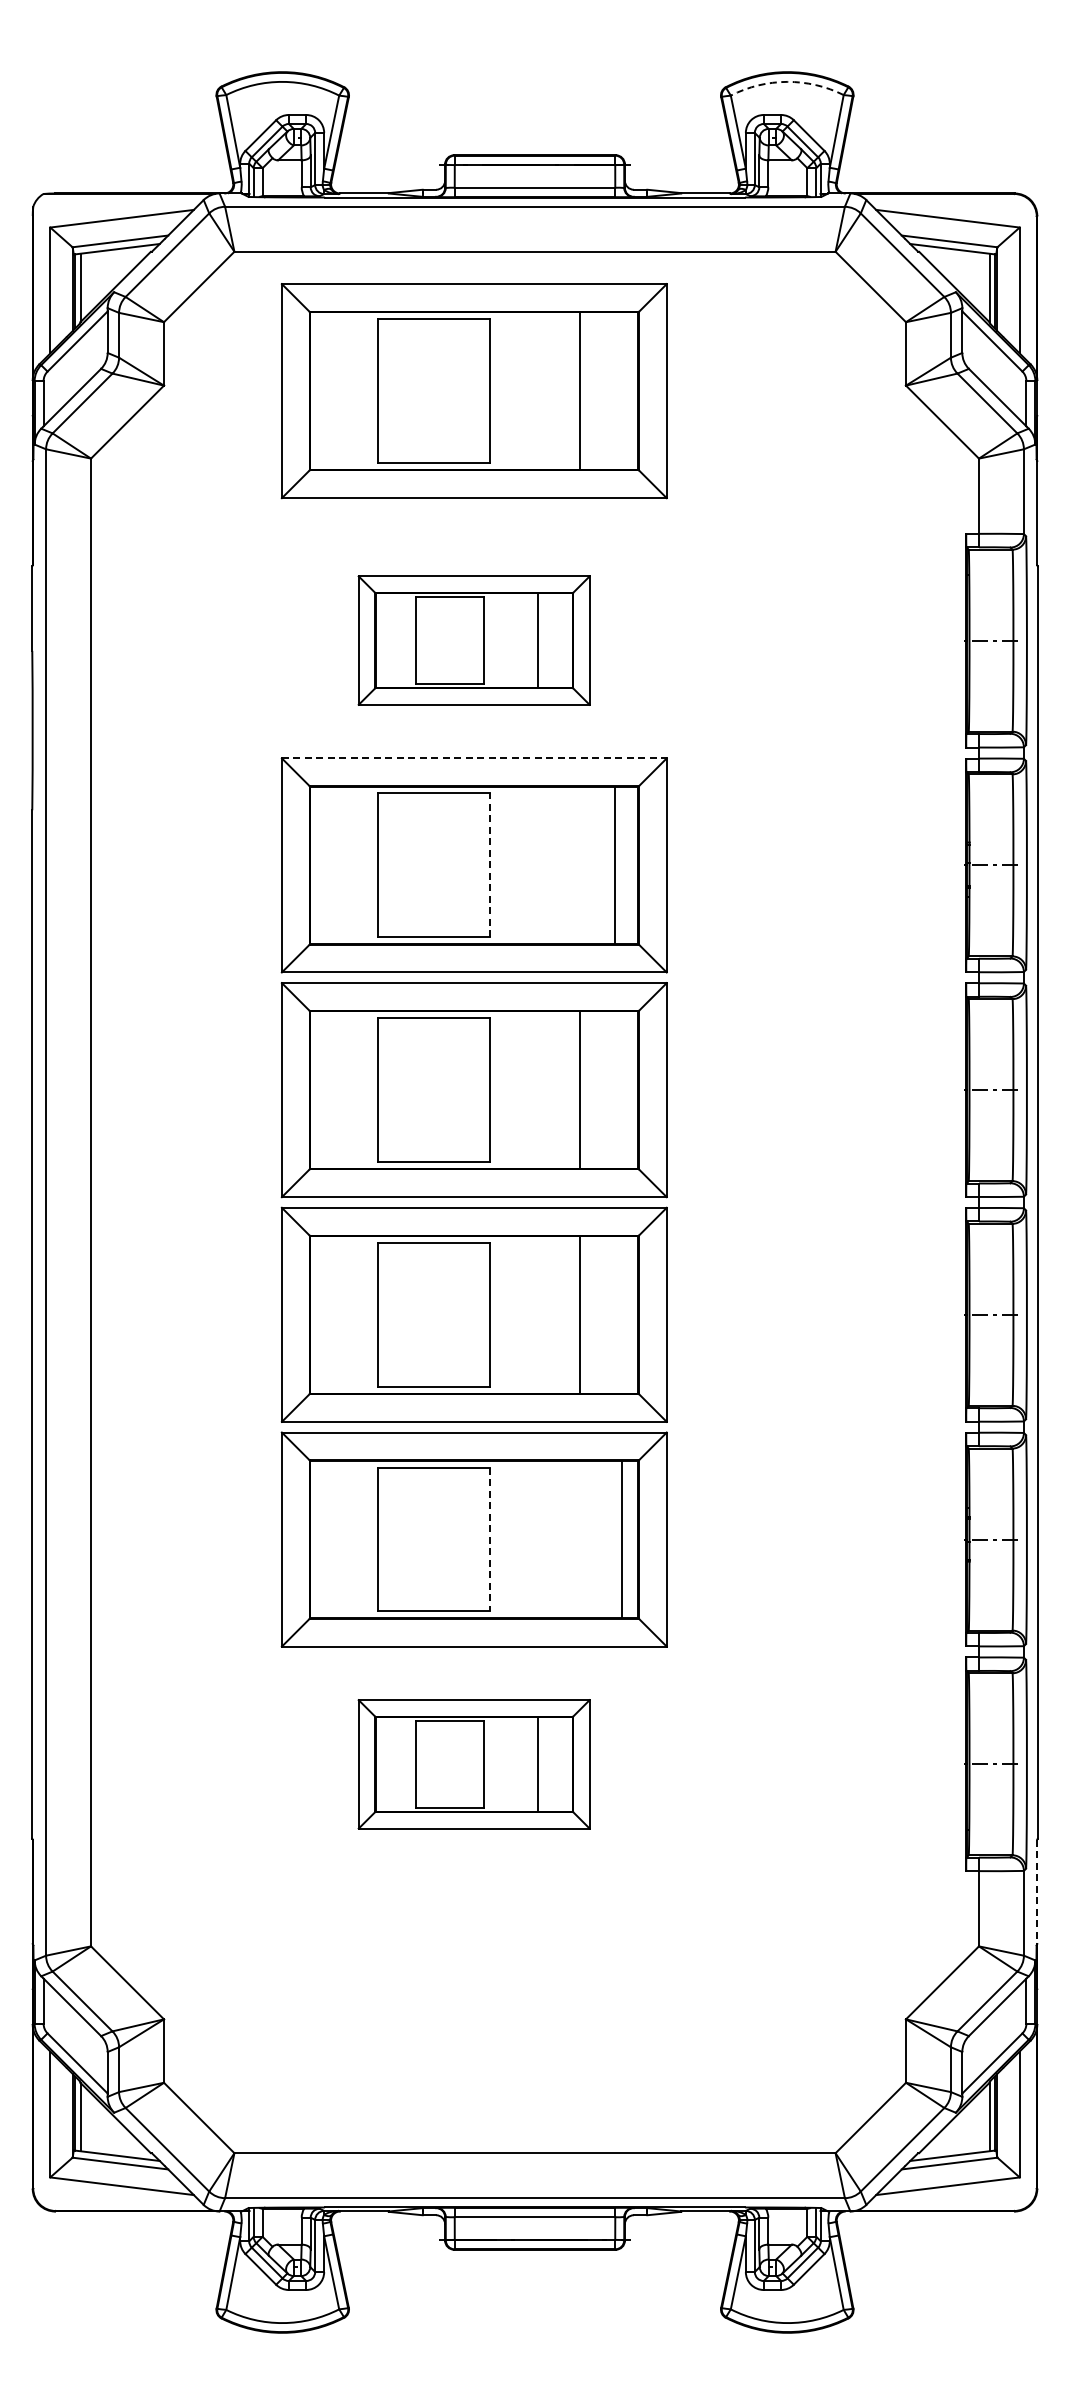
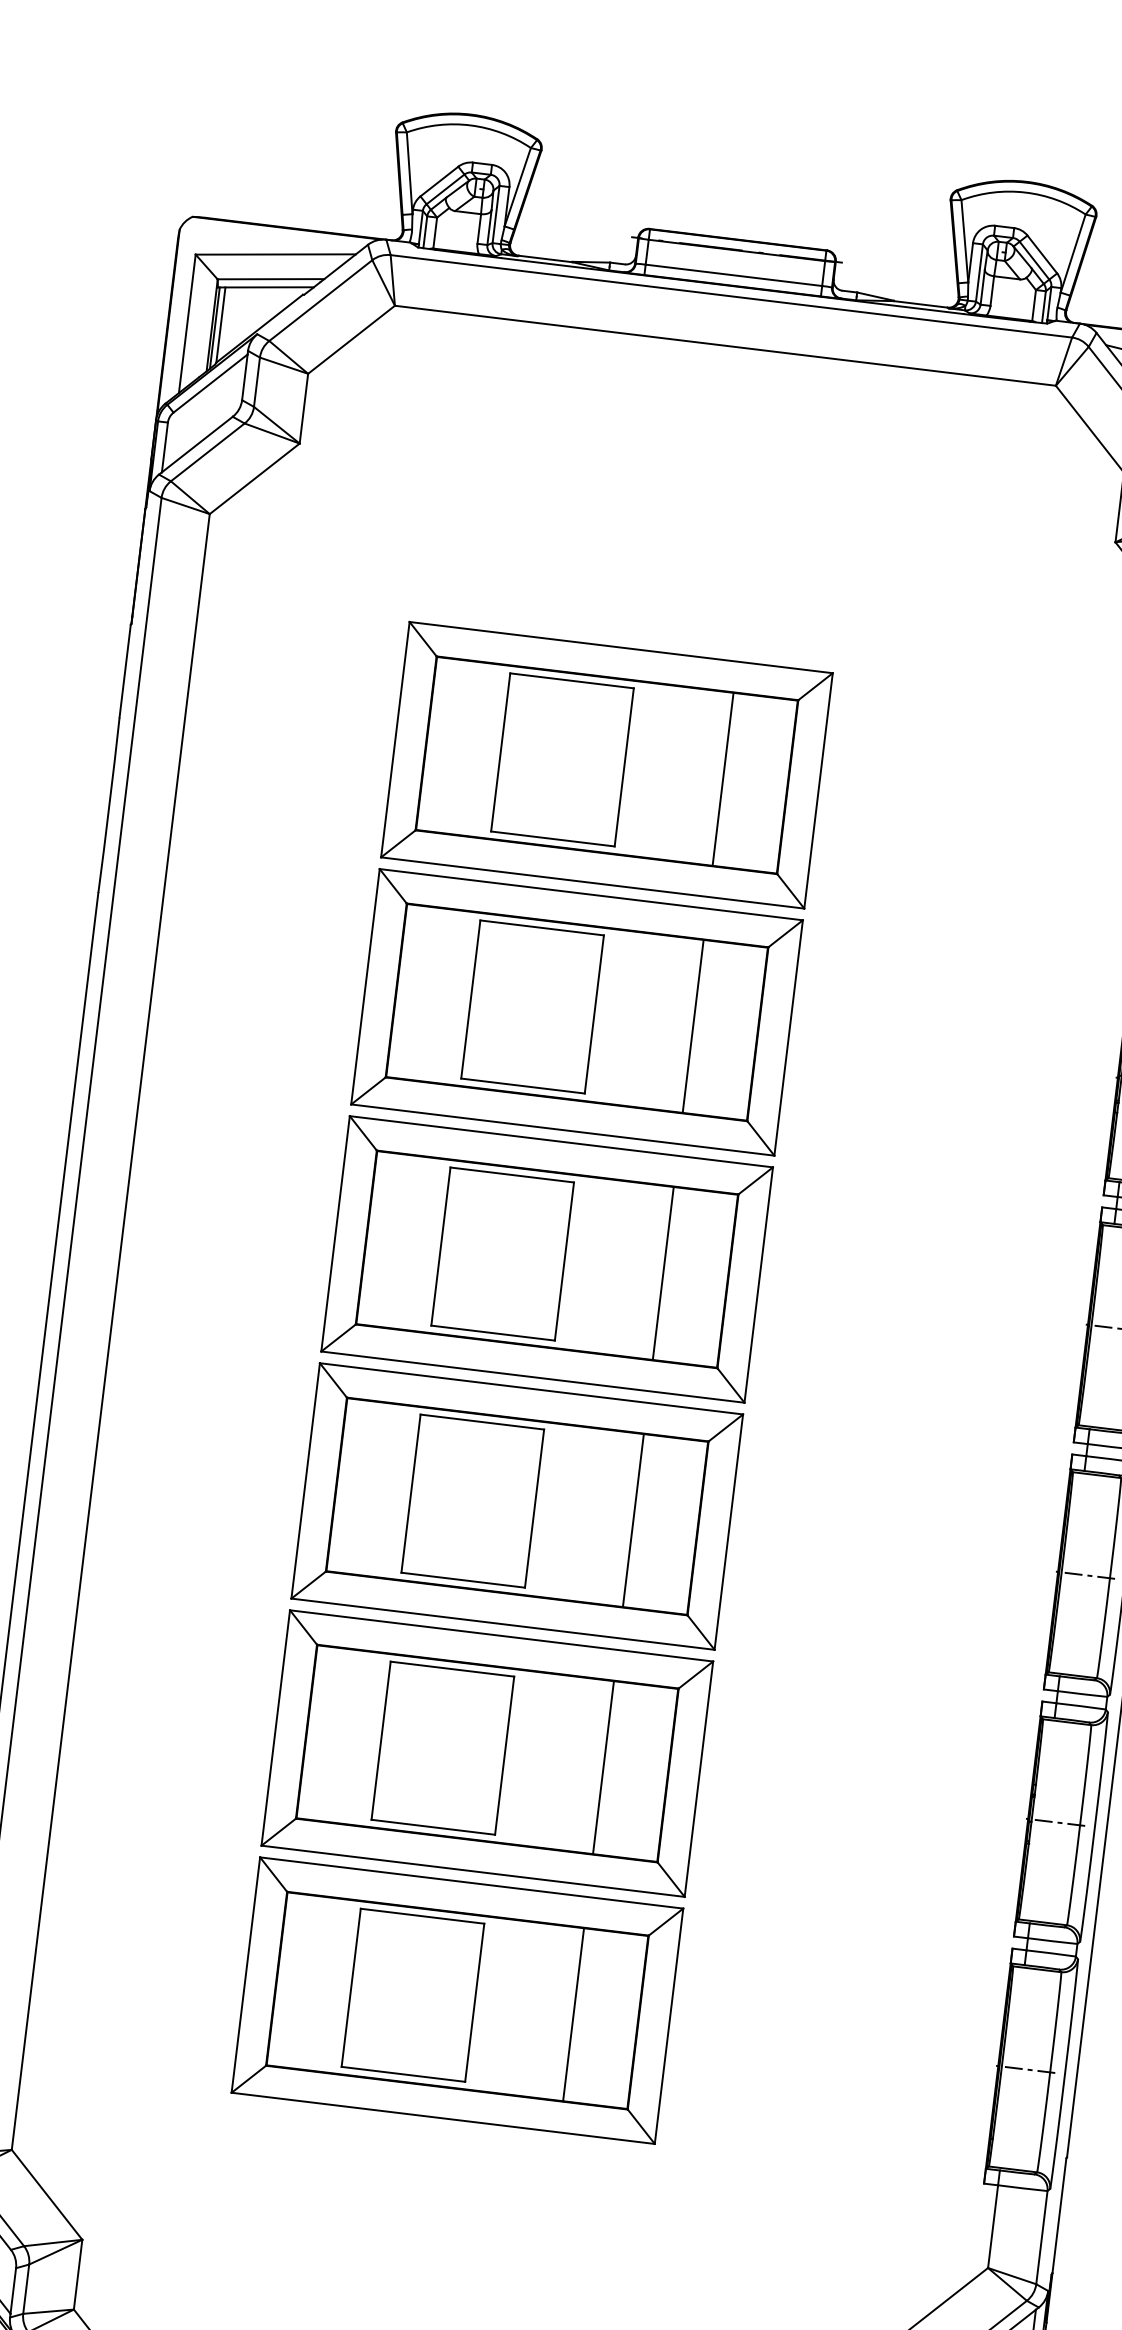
arc: (787, 81) -> (1025, 192), dashed -> solid
part: (473, 391) -> (639, 491), removed
part: (473, 640) -> (606, 764), size x1.67
line: (474, 758) -> (591, 894), dashed -> solid
line: (490, 865) -> (594, 1014), dashed -> solid
line: (614, 865) -> (692, 1026), moved
line: (490, 1539) -> (505, 1755), dashed -> solid
line: (621, 1539) -> (602, 1767), moved
part: (473, 1764) -> (456, 2000), size x1.67
line: (1037, 1892) -> (1059, 2216), dashed -> solid

